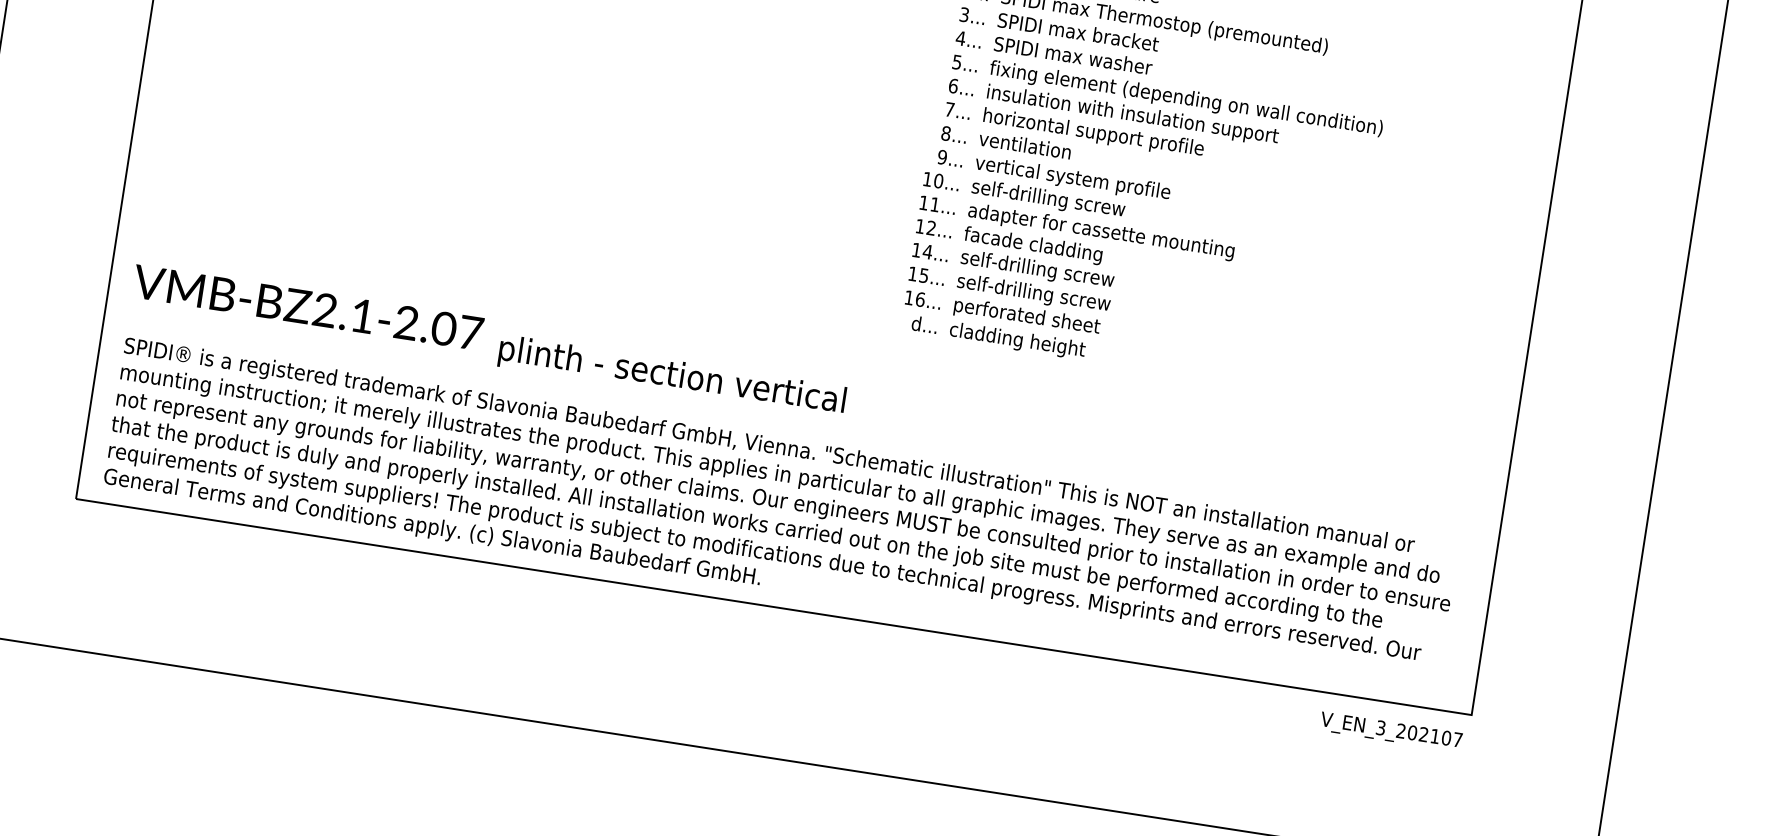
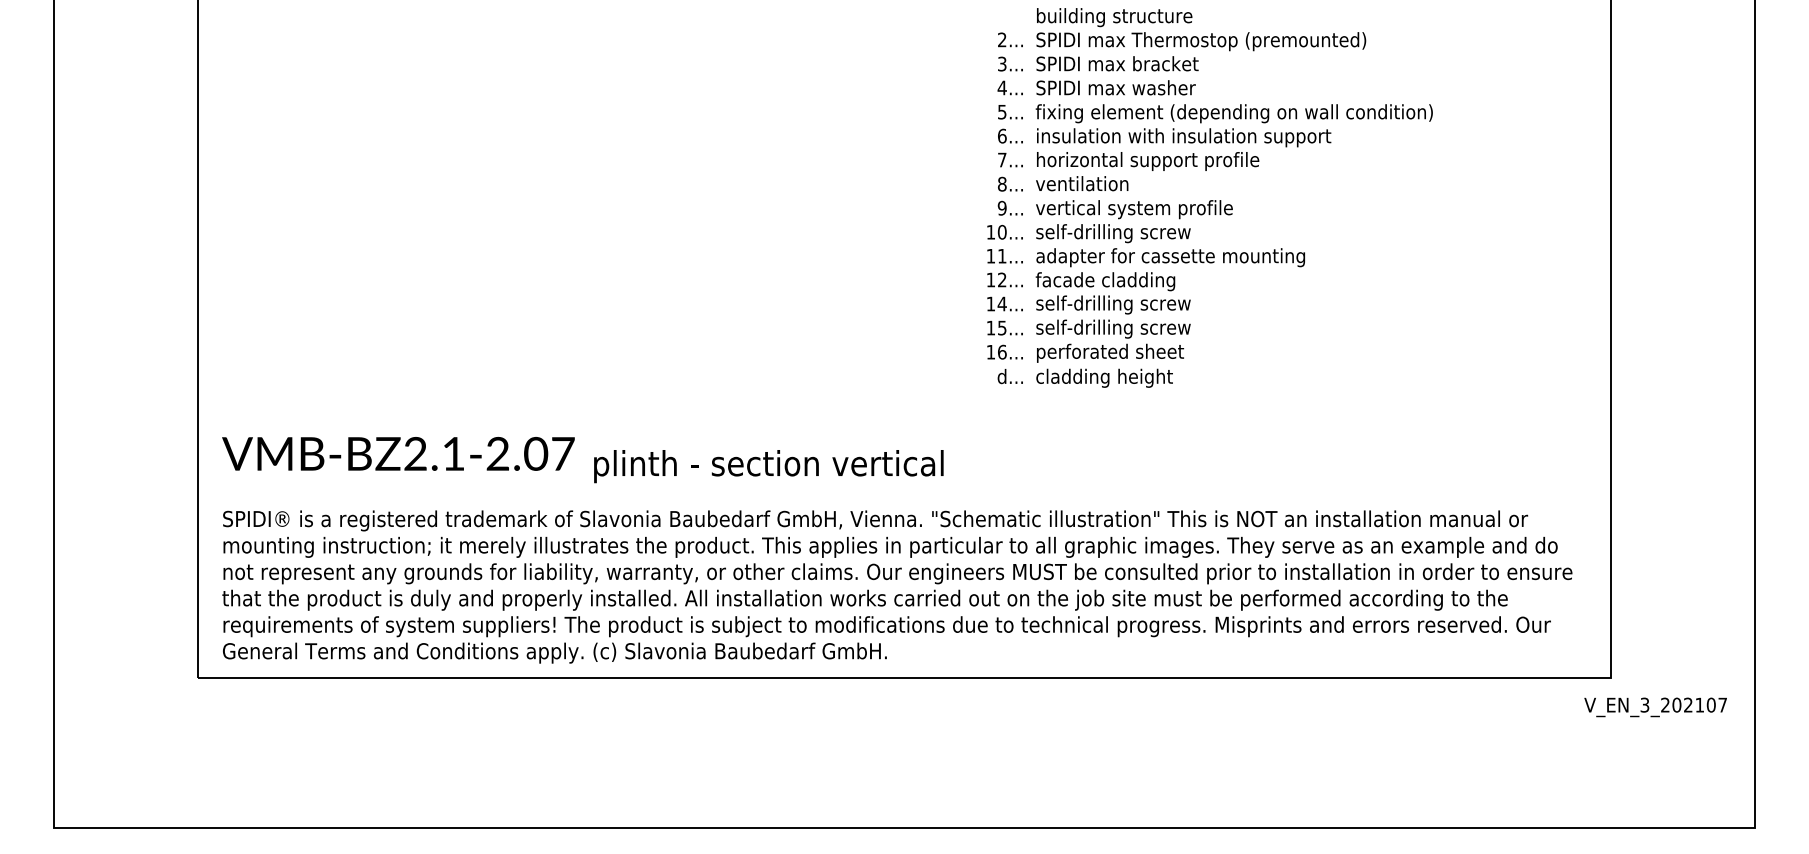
text: (1391, 731) -> (1655, 707), moved

